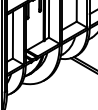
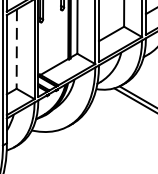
line: (12, 34) -> (15, 48), solid -> dashed

